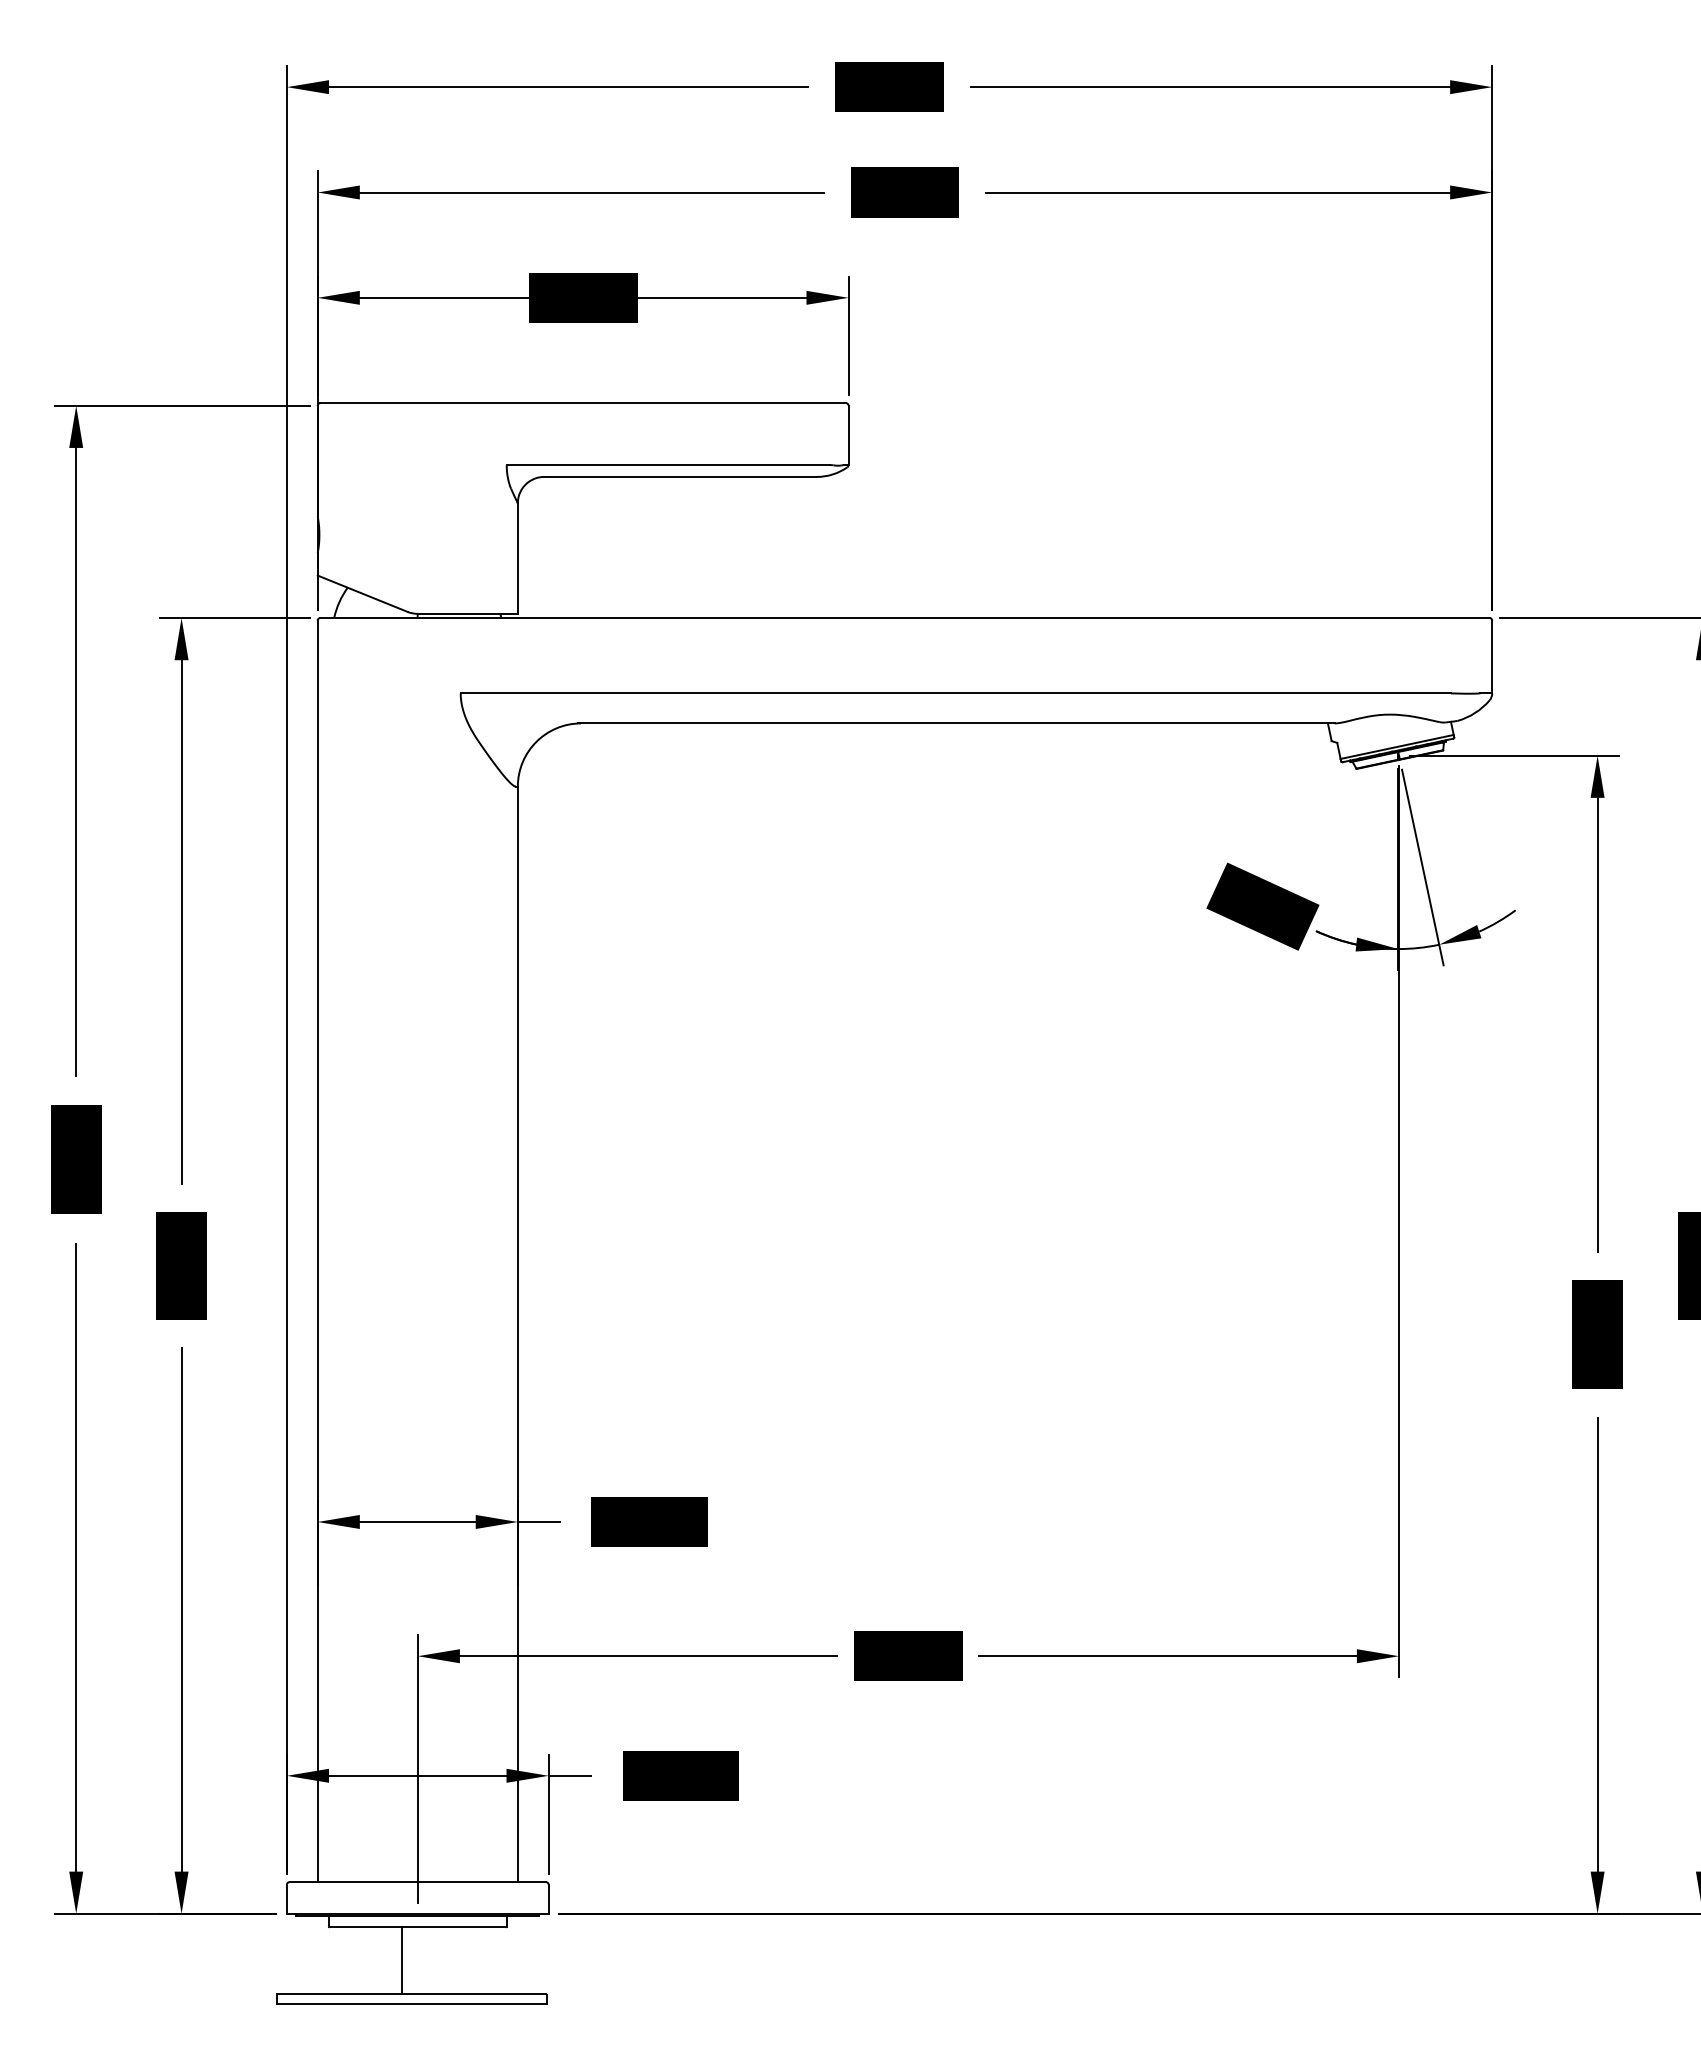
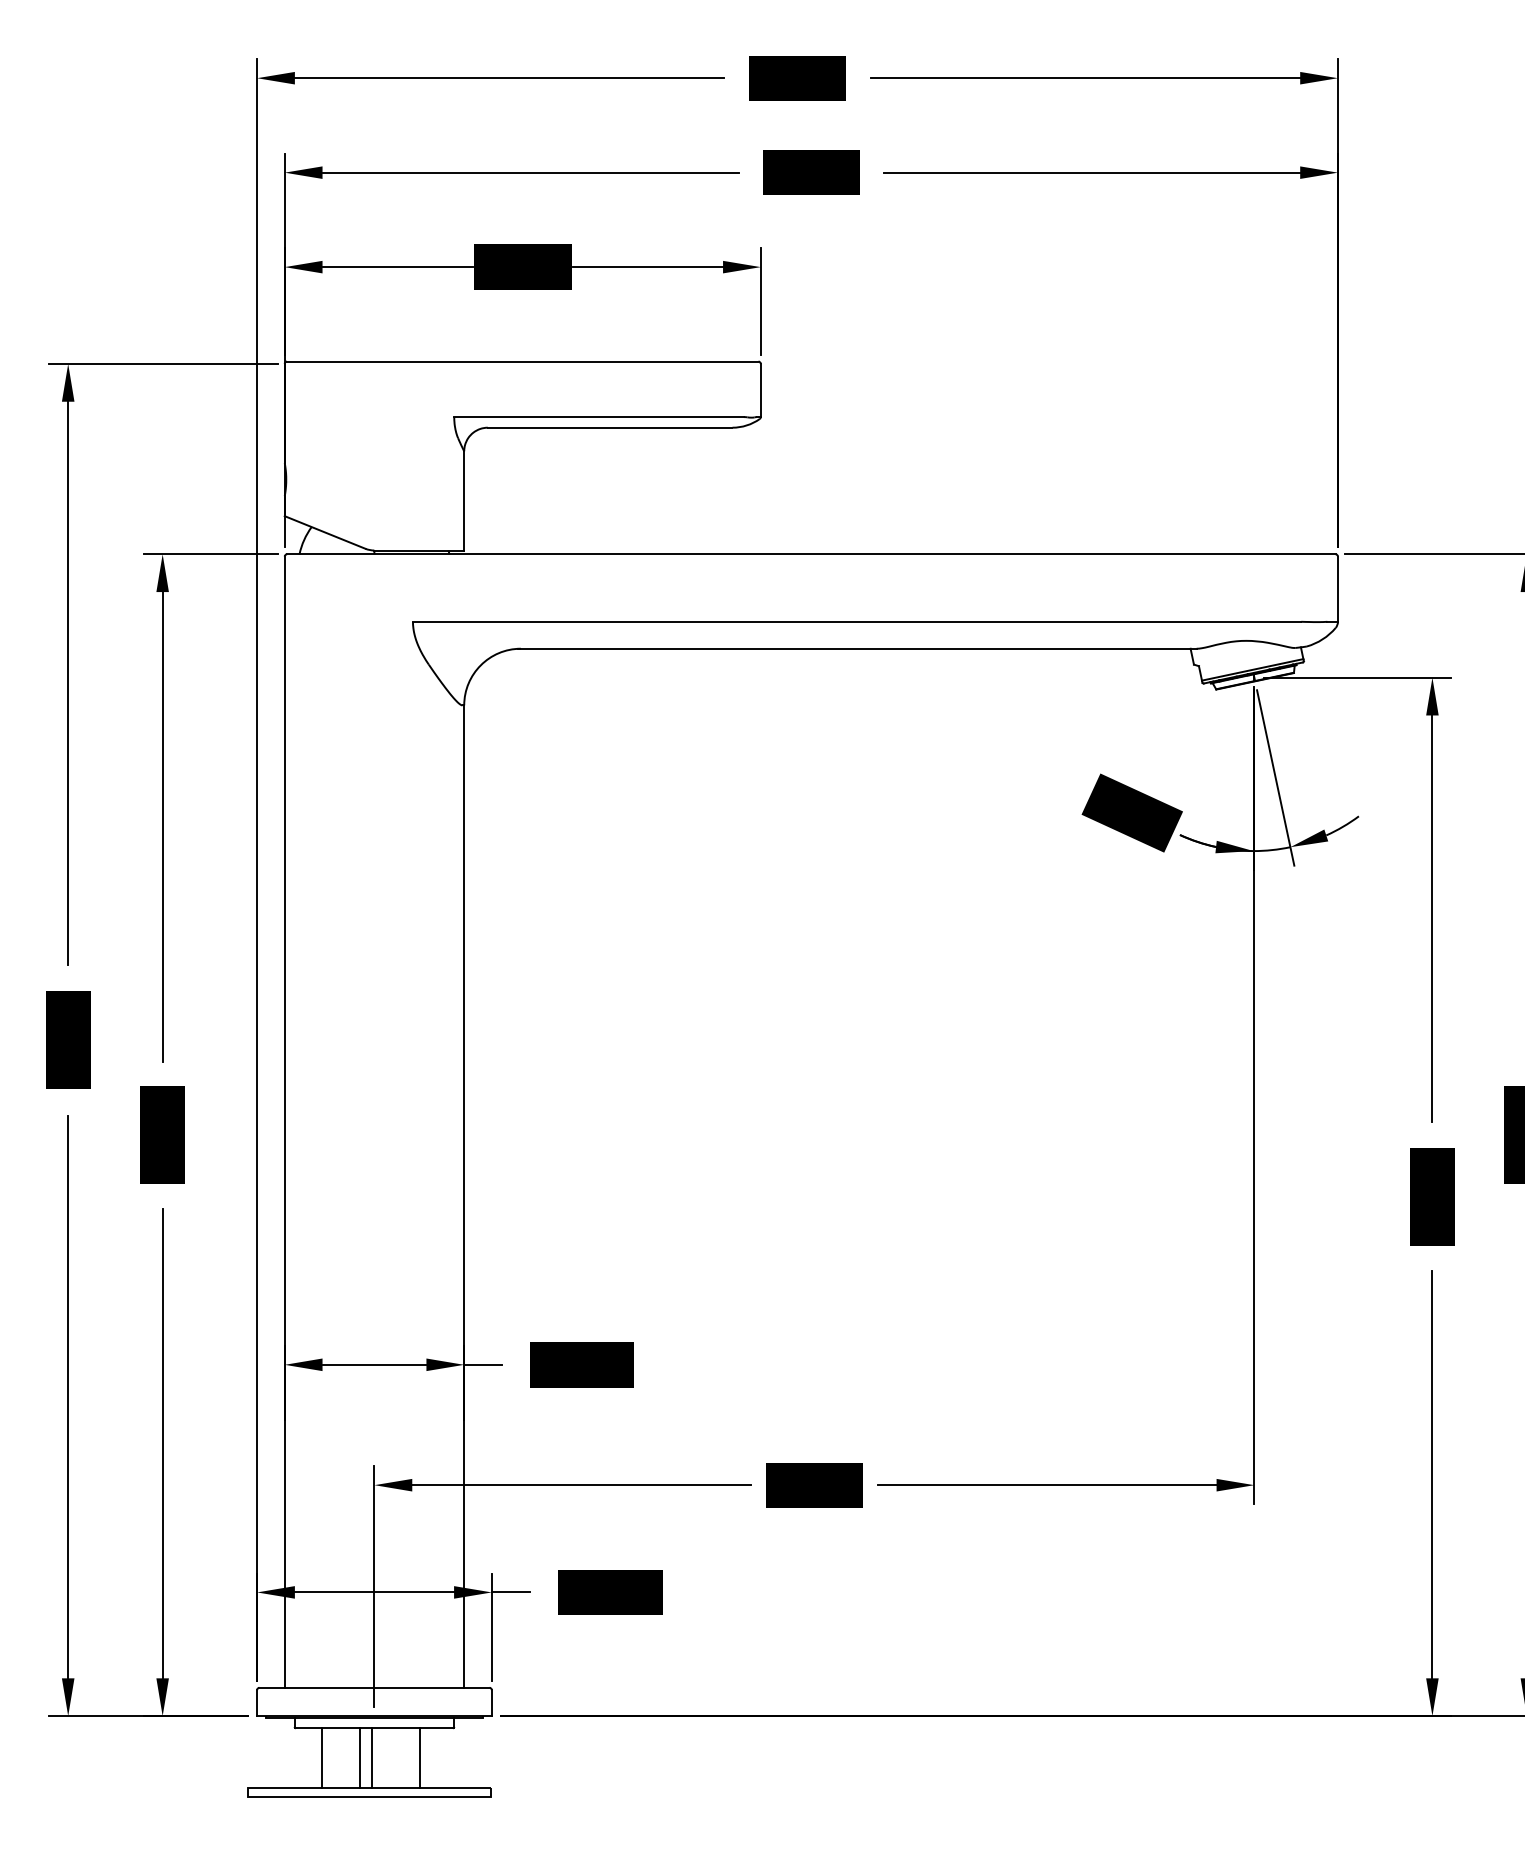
line: (359, 1960) -> (322, 1758), added
line: (415, 1960) -> (372, 1758), added
line: (468, 1960) -> (419, 1758), added

